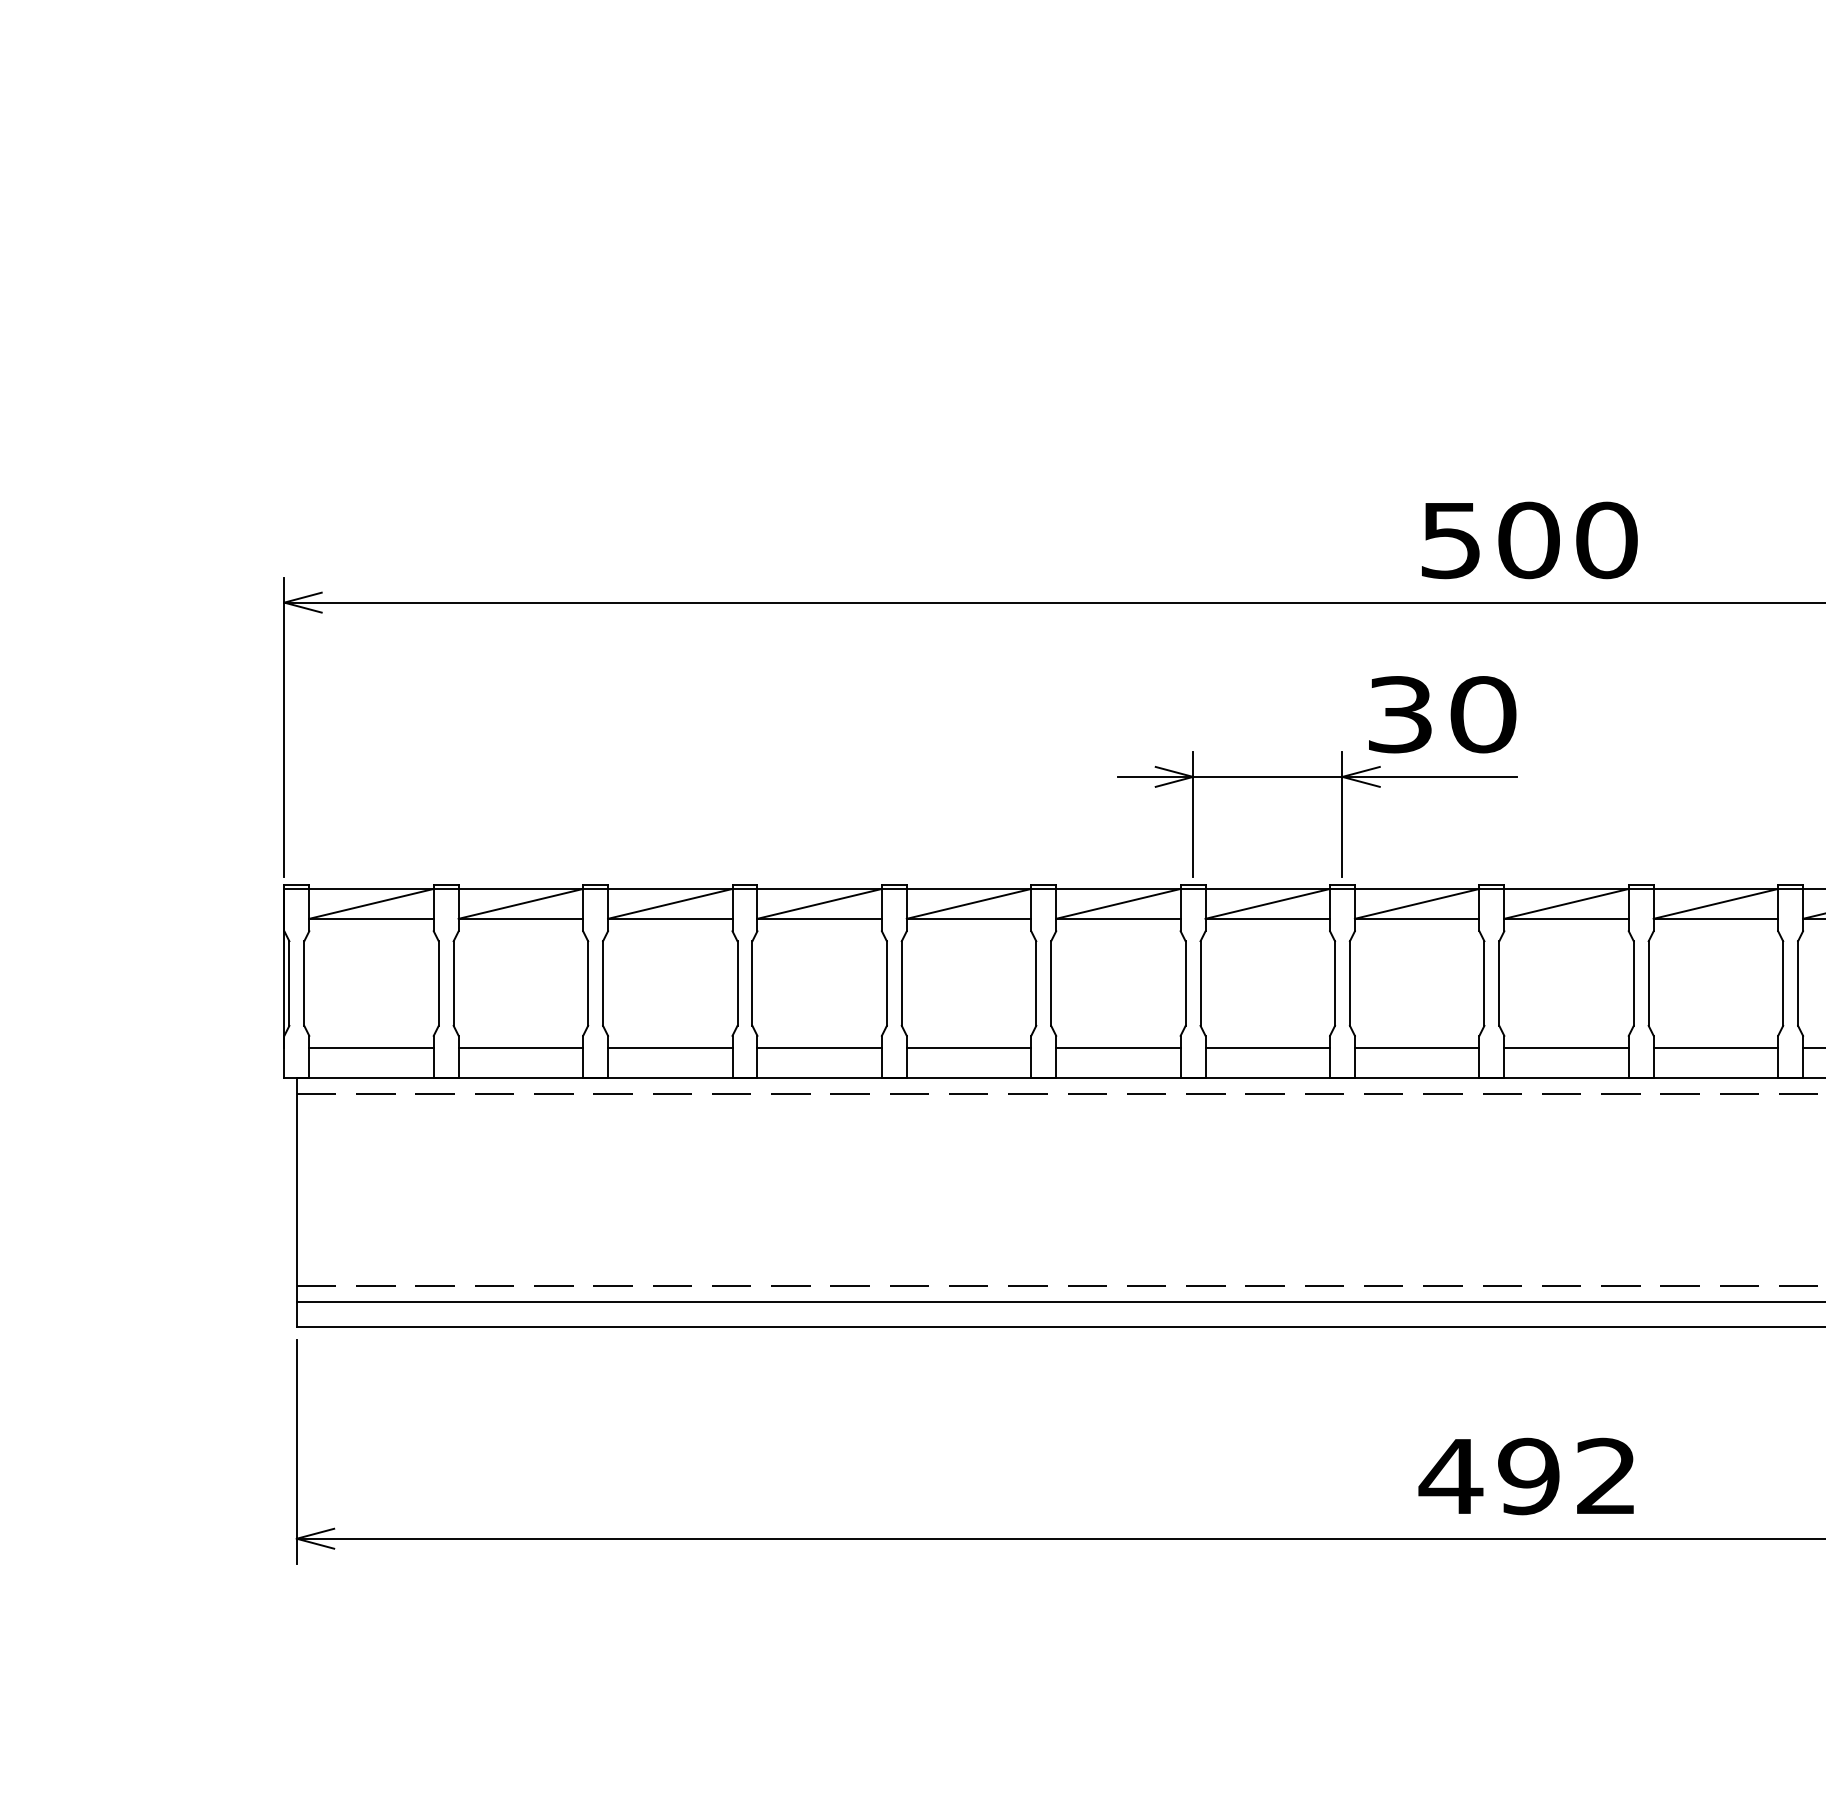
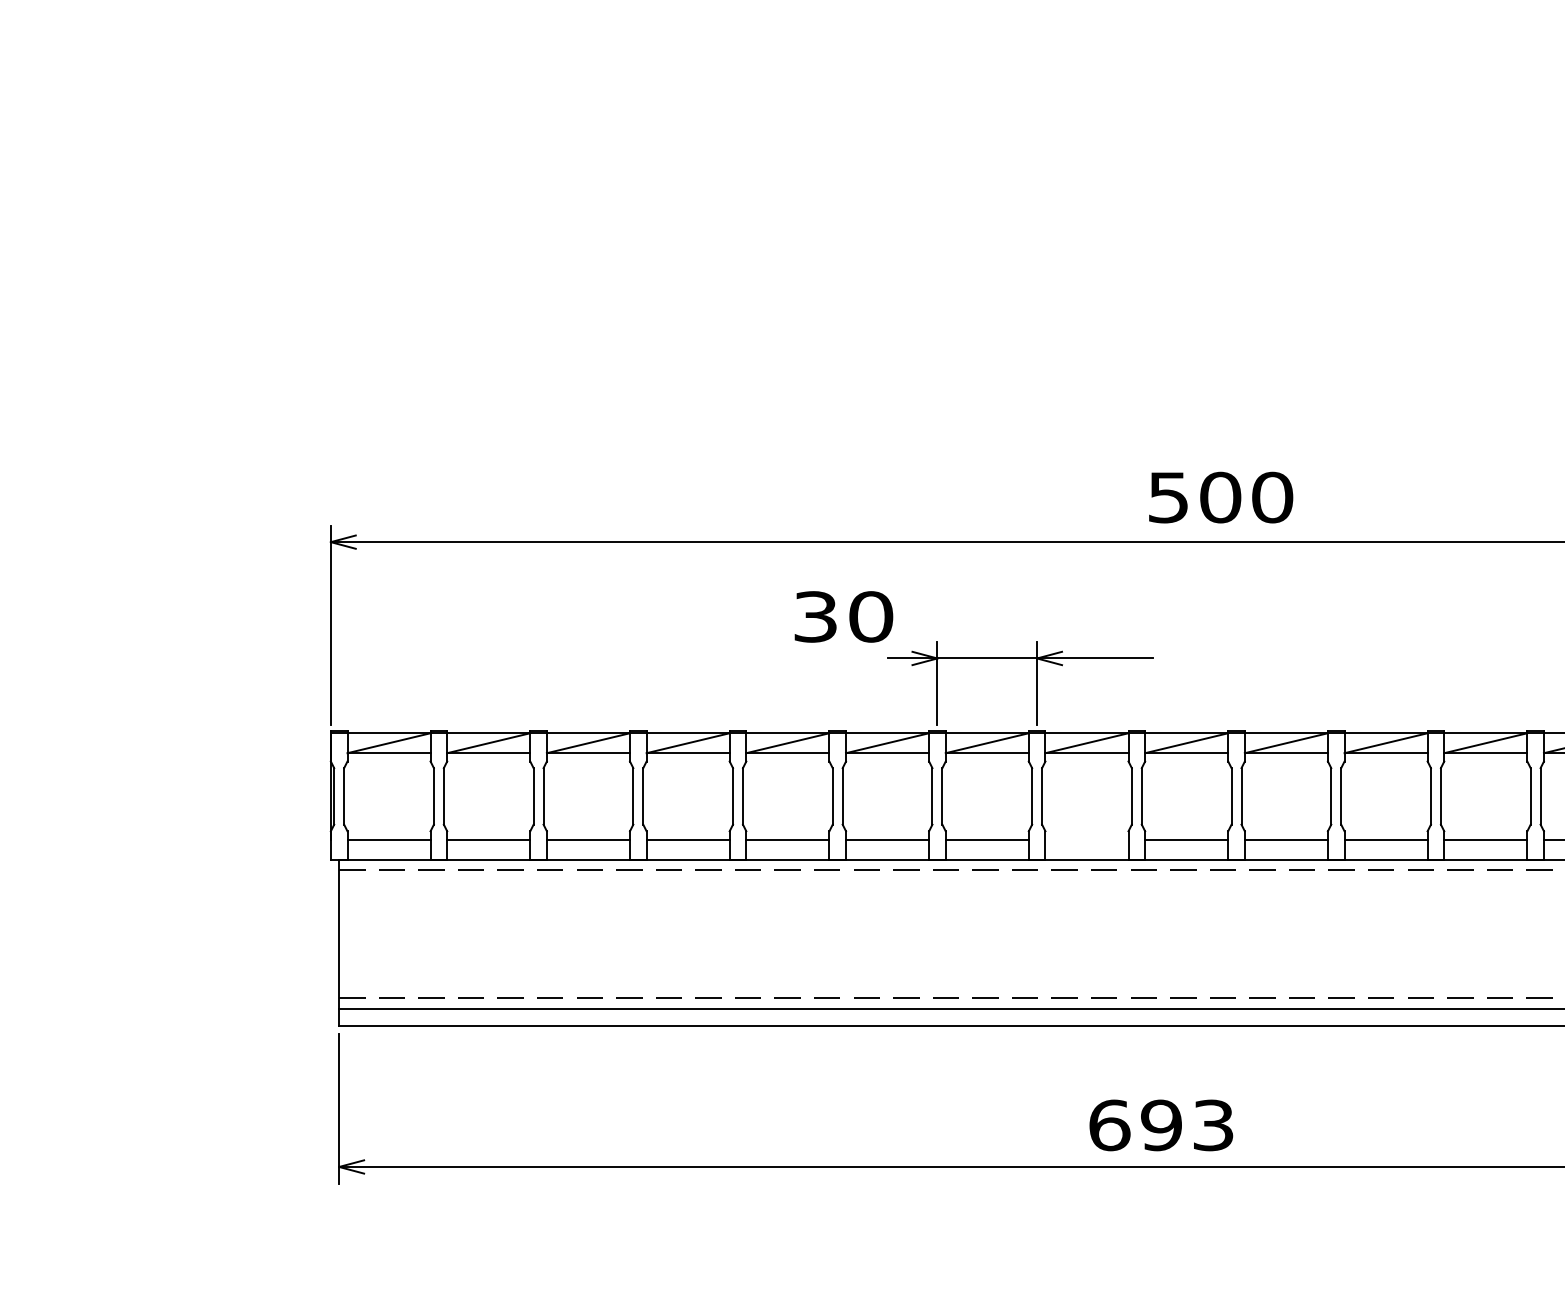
text: (1530, 540) -> (1221, 497), moved
text: (1441, 714) -> (843, 616), moved
line: (1416, 1048) -> (1086, 839), removed
text: (1527, 1476) -> (1160, 1125), 492 -> 693

